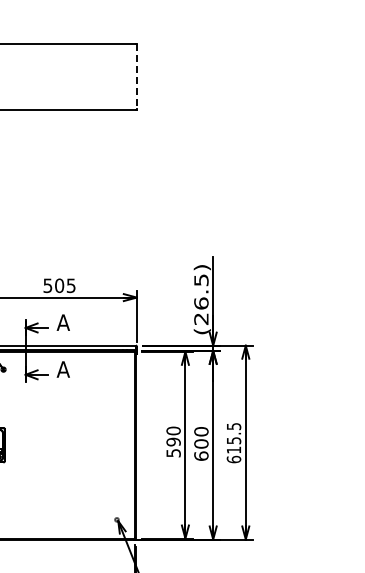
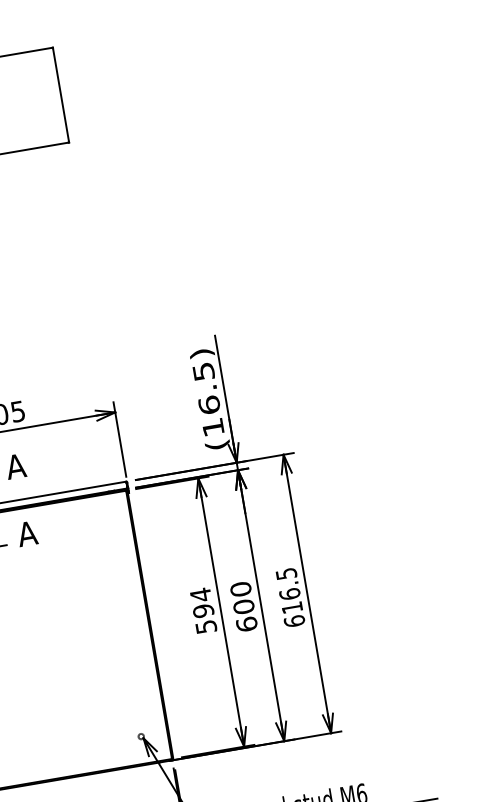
line: (136, 76) -> (60, 94), dashed -> solid
text: (201, 319) -> (213, 428), (26.5) -> (16.5)
text: (173, 430) -> (200, 594), 590 -> 594
text: (233, 440) -> (289, 594), 615.5 -> 616.5

